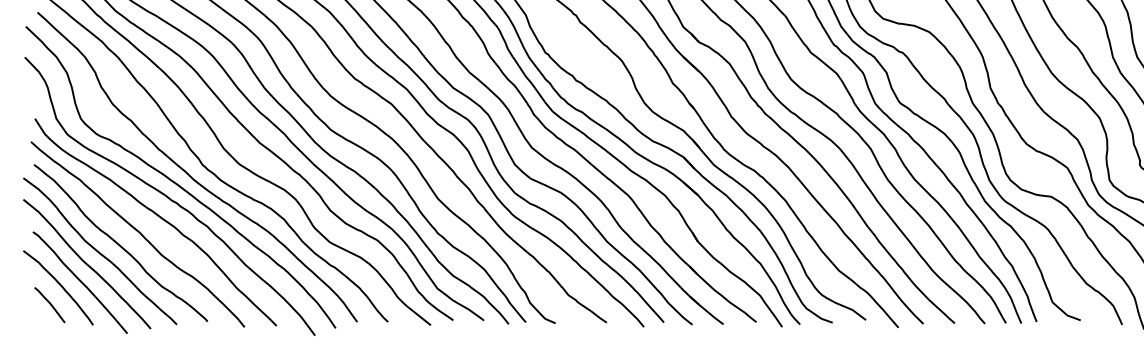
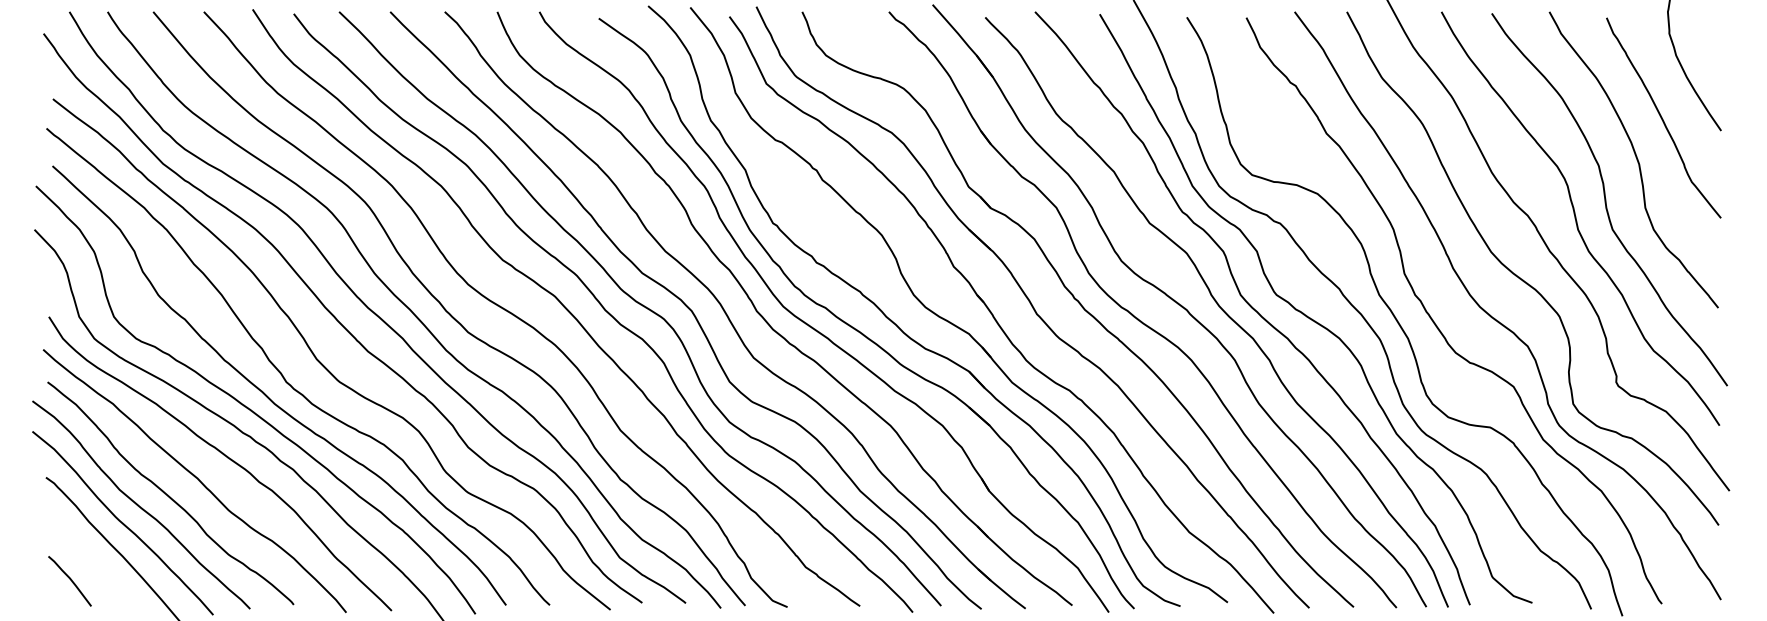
curve: (60, 285) -> (84, 553), removed

